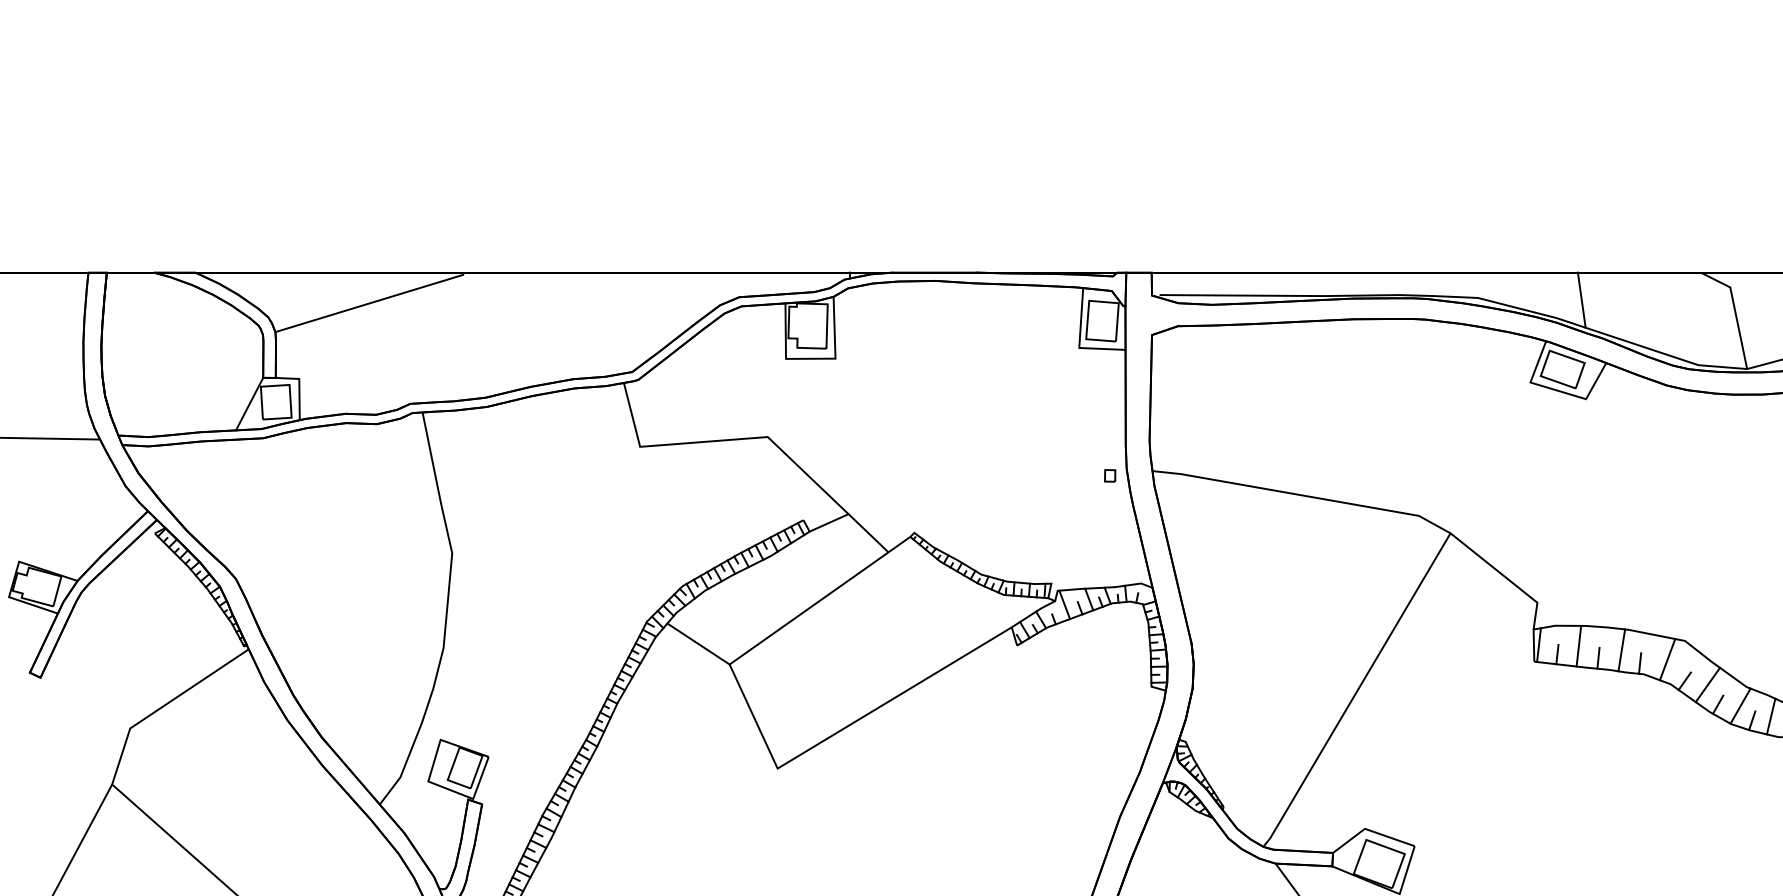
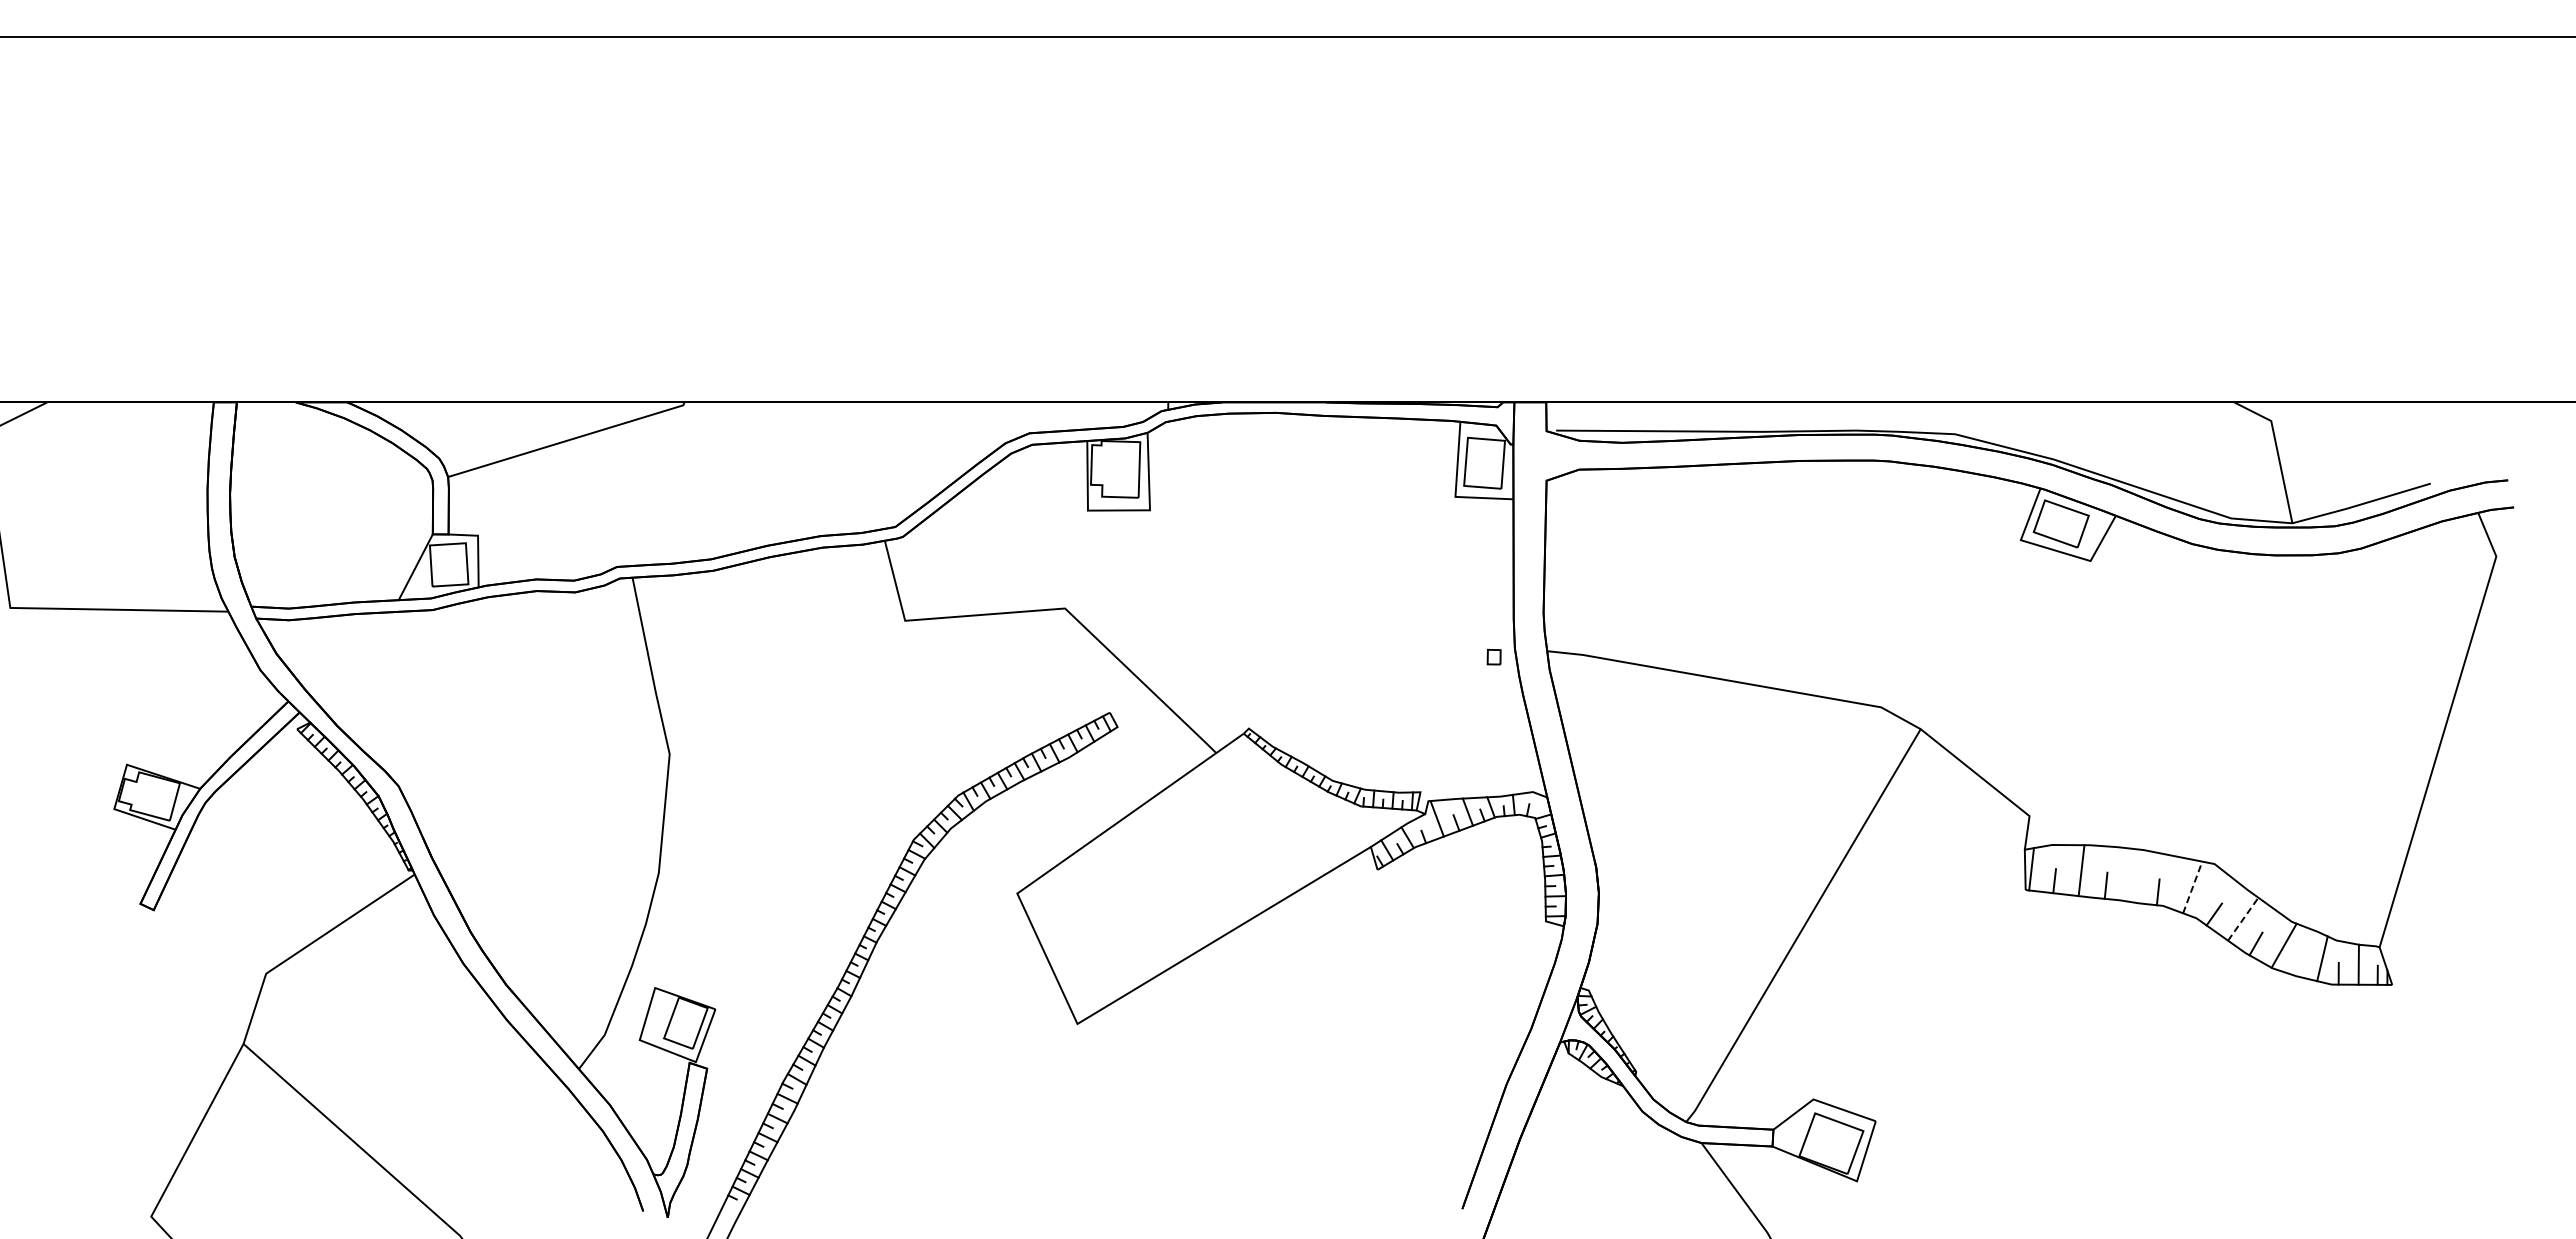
line: (1582, 299) -> (2085, 436), removed
line: (828, 523) -> (1141, 716), removed
line: (698, 643) -> (978, 867), removed
line: (1621, 650) -> (2135, 875), removed
line: (1667, 659) -> (2192, 887), solid -> dashed
line: (1708, 684) -> (2243, 918), solid -> dashed
line: (1752, 720) -> (2298, 963), removed

